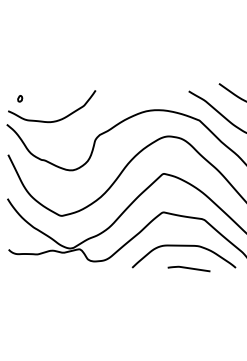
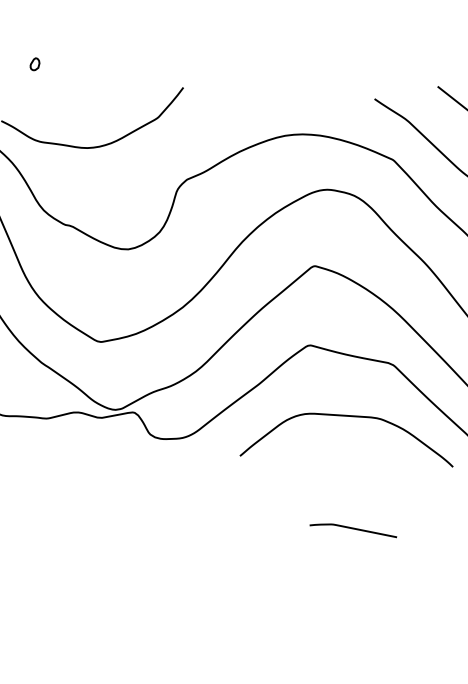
part: (20, 98) -> (35, 63), moved
curve: (188, 268) -> (352, 529), moved

